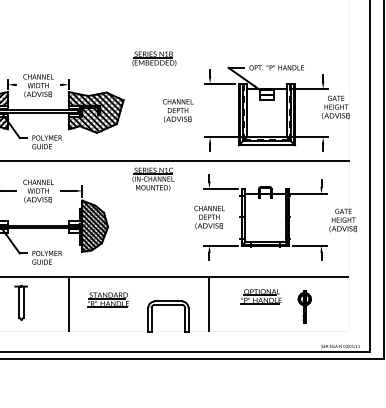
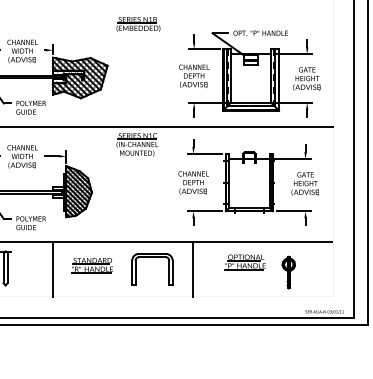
text: (335, 107) -> (306, 78), moved
text: (178, 110) -> (194, 75), moved
text: (342, 220) -> (304, 183), moved
part: (168, 305) -> (152, 257), moved

